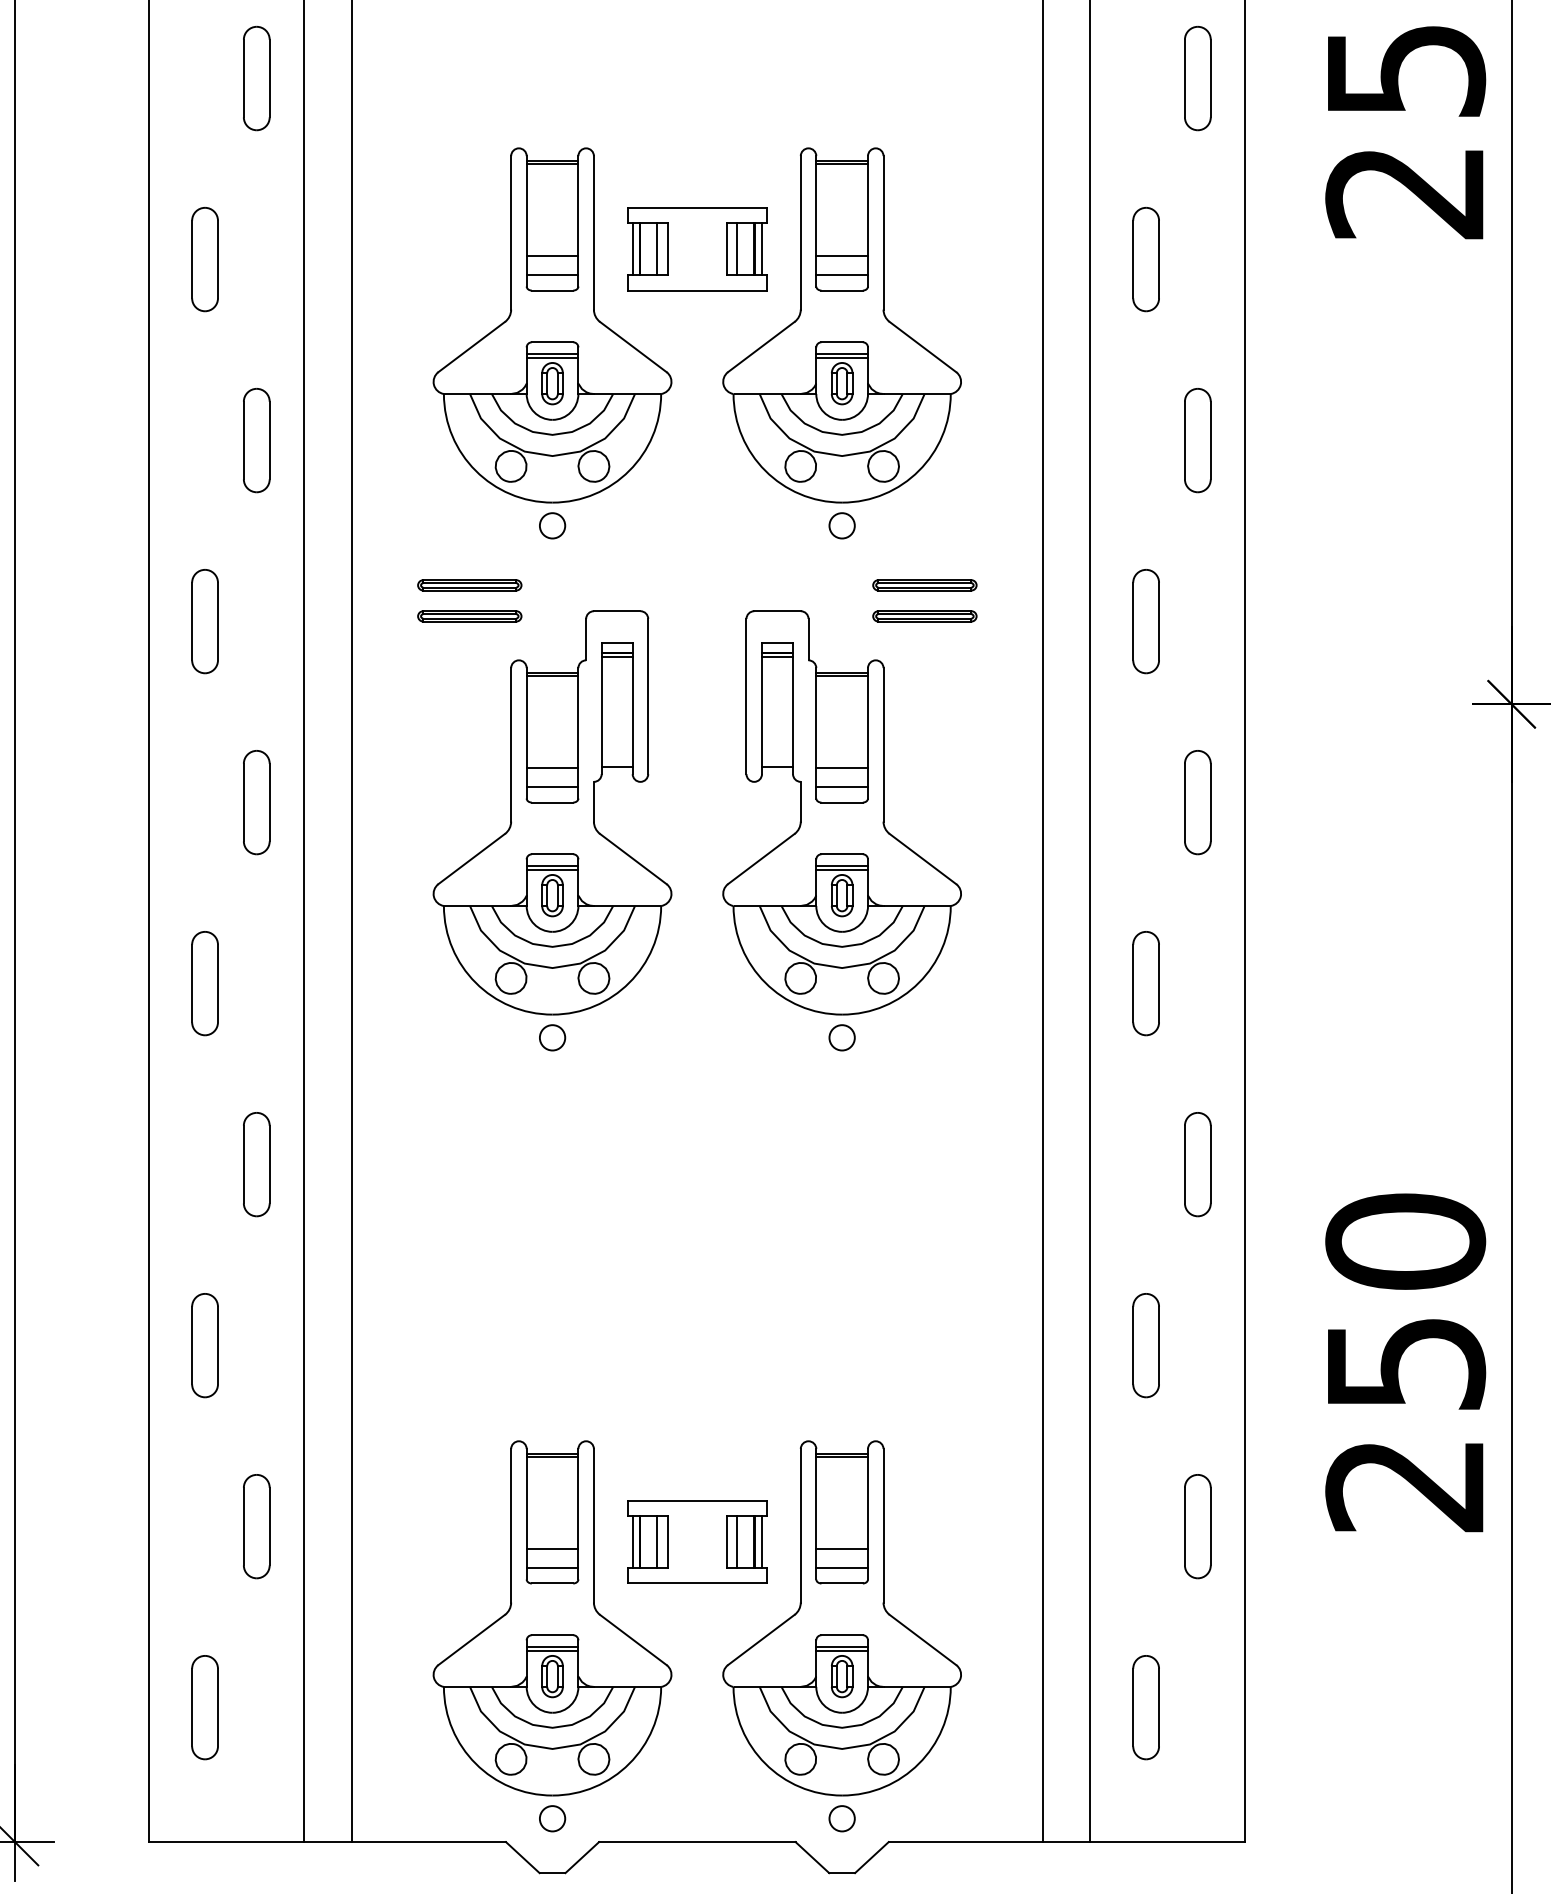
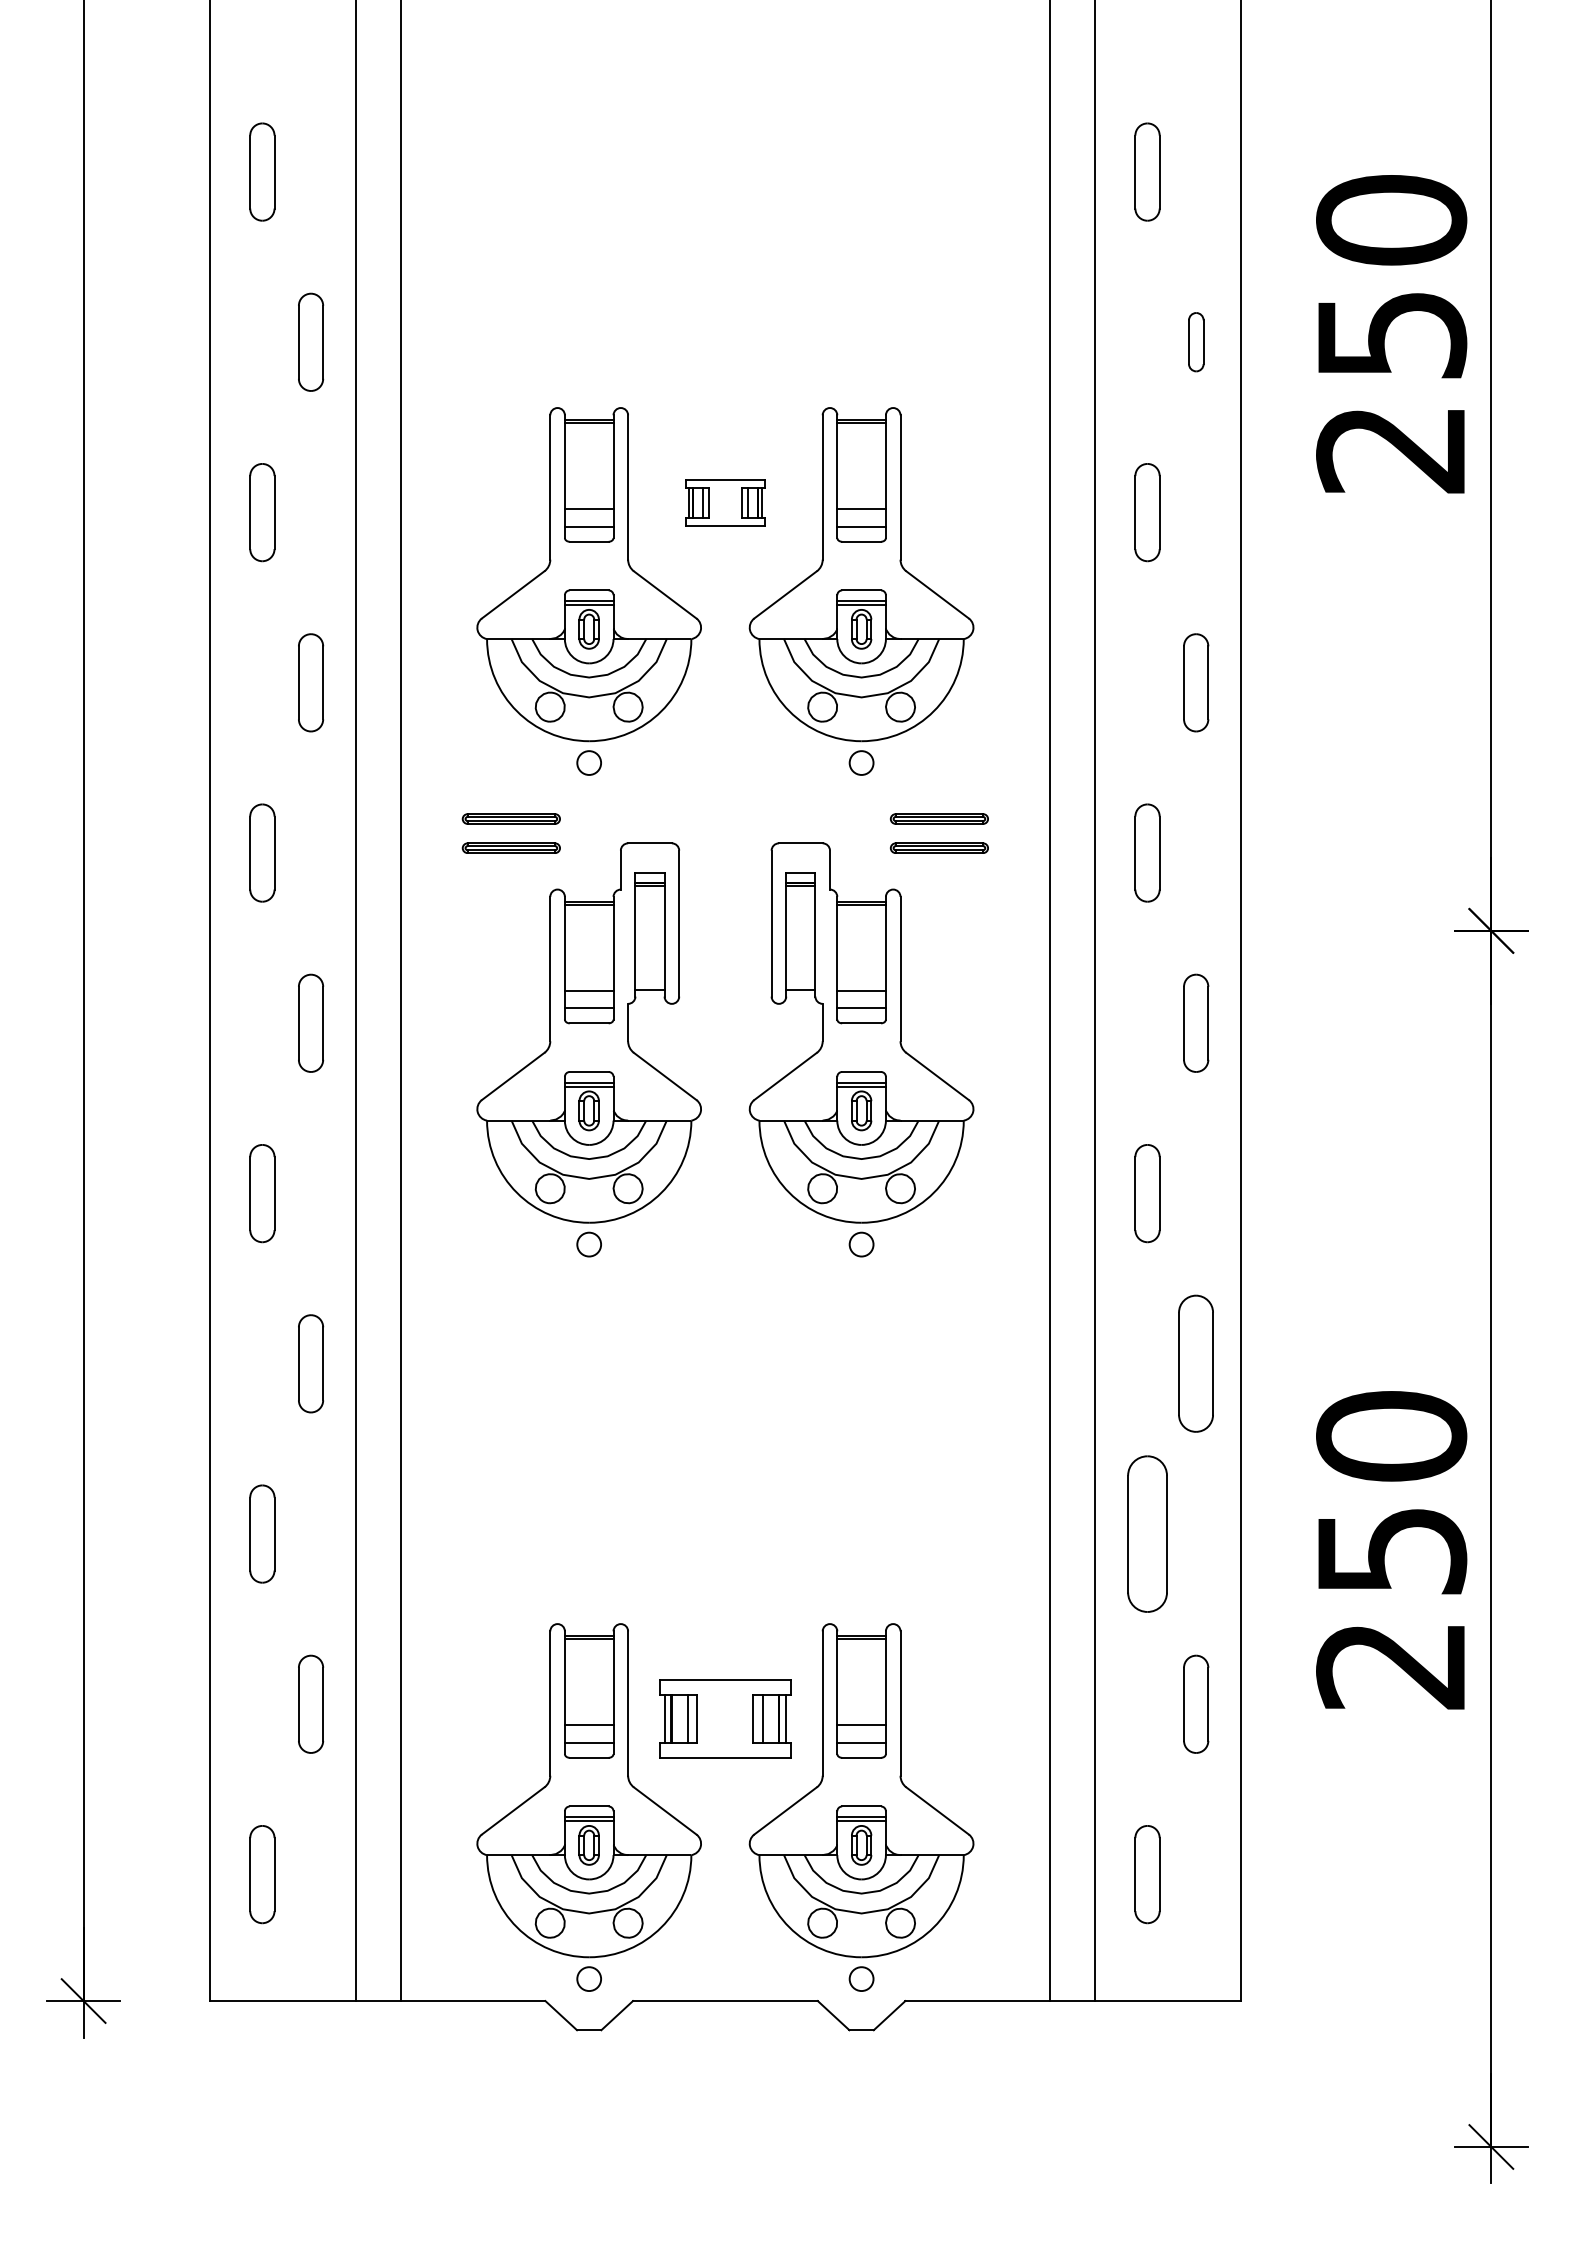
part: (1198, 77) -> (1196, 341), size x0.6
part: (697, 248) -> (725, 502), size x0.6
part: (1198, 1164) -> (1196, 1363), size x1.4
part: (1146, 1344) -> (1147, 1533), size x1.6

